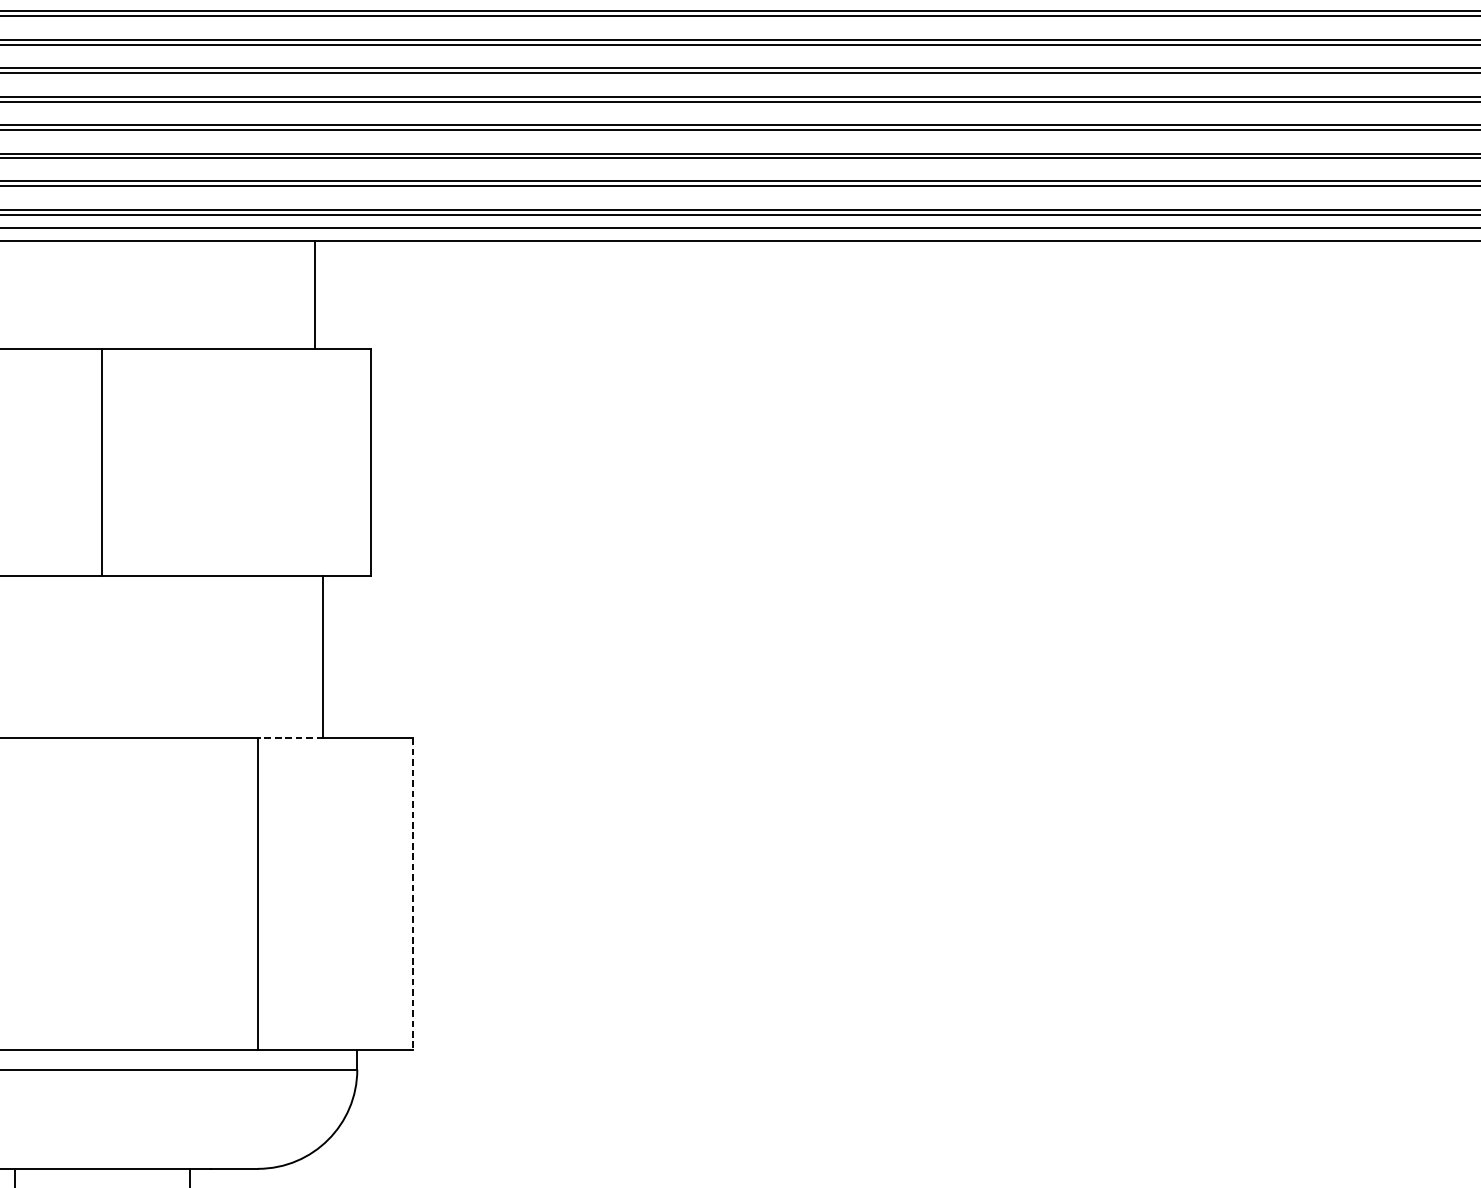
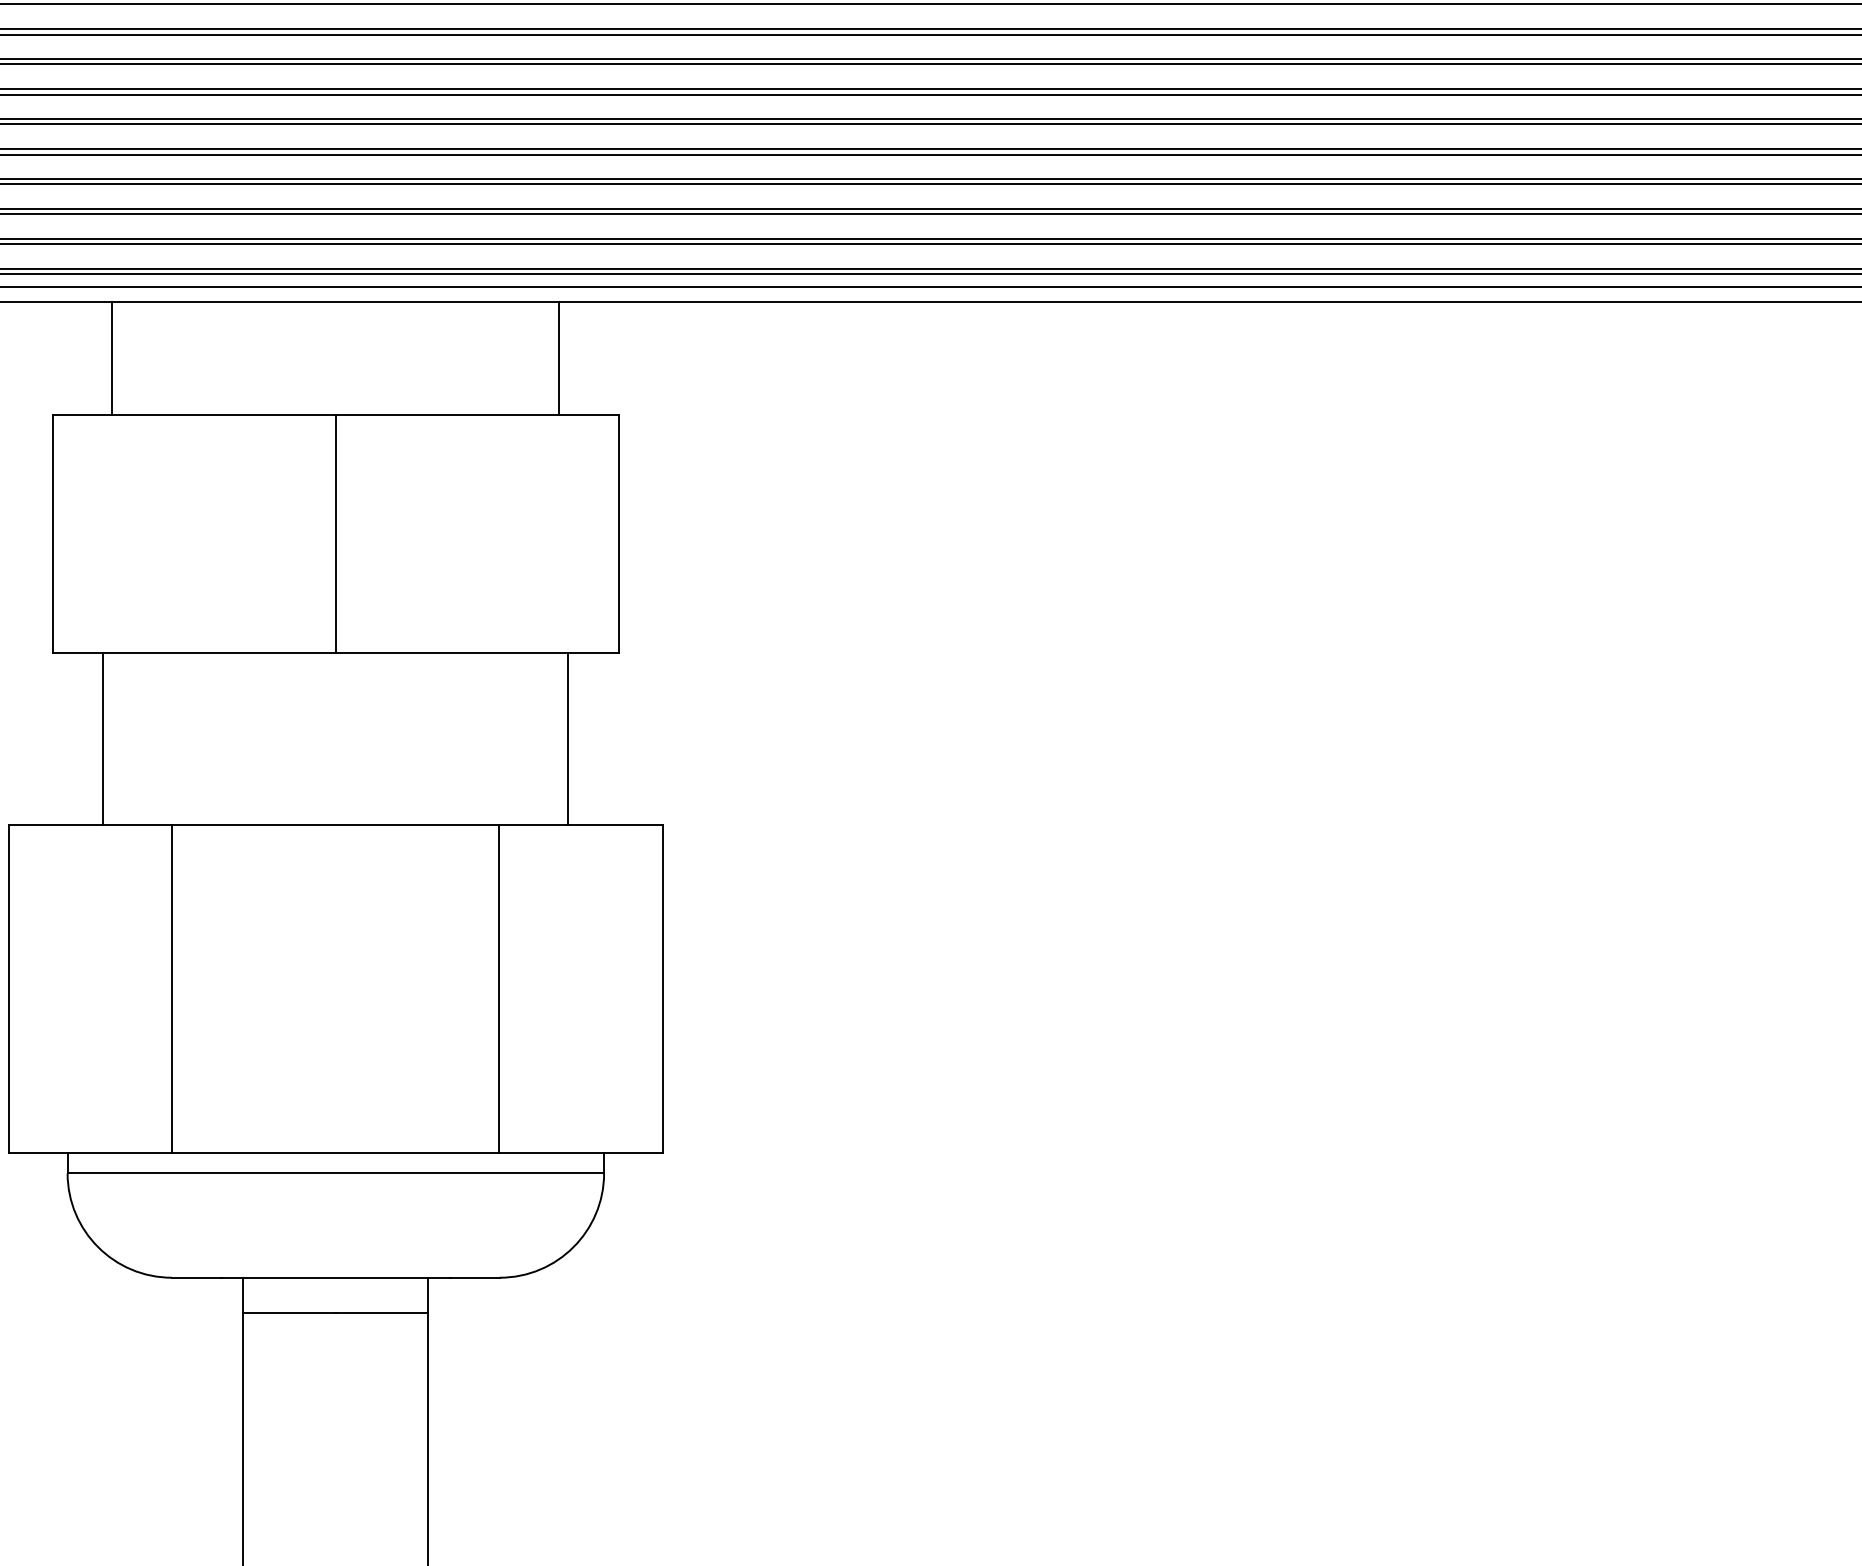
line: (290, 738) -> (533, 824), dashed -> solid
line: (412, 894) -> (662, 988), dashed -> solid

